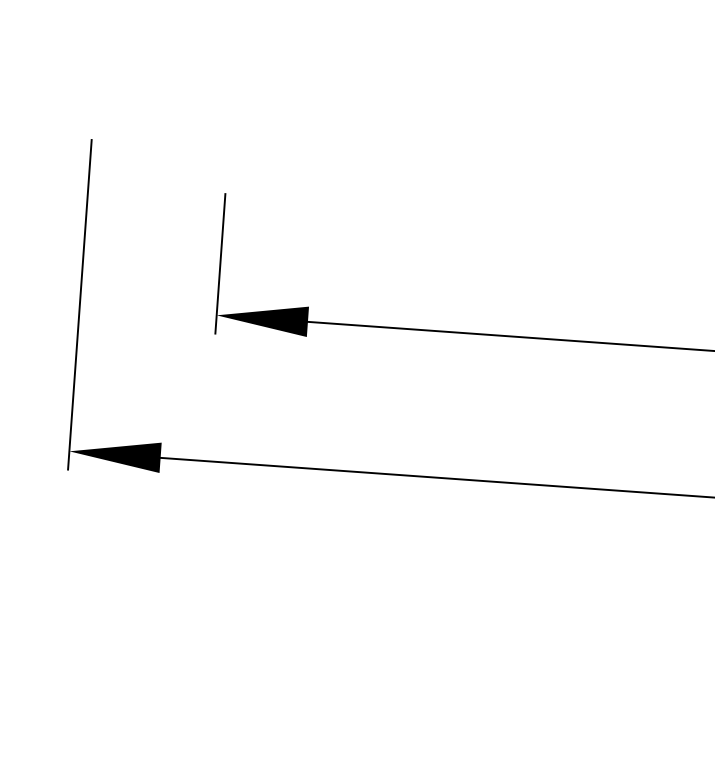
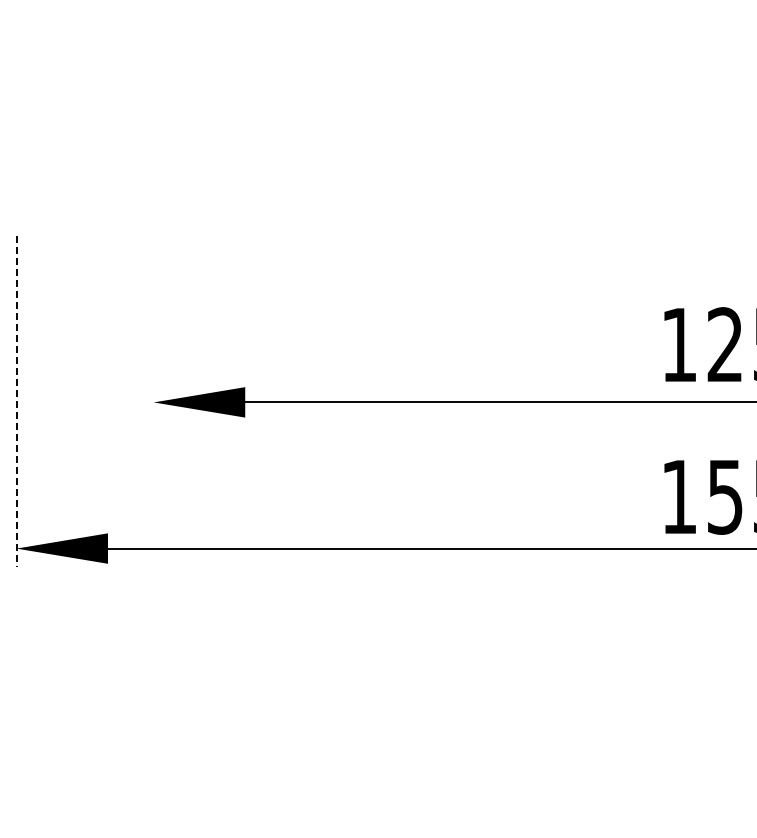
line: (220, 263) -> (153, 350), removed
line: (79, 305) -> (16, 402), solid -> dashed

